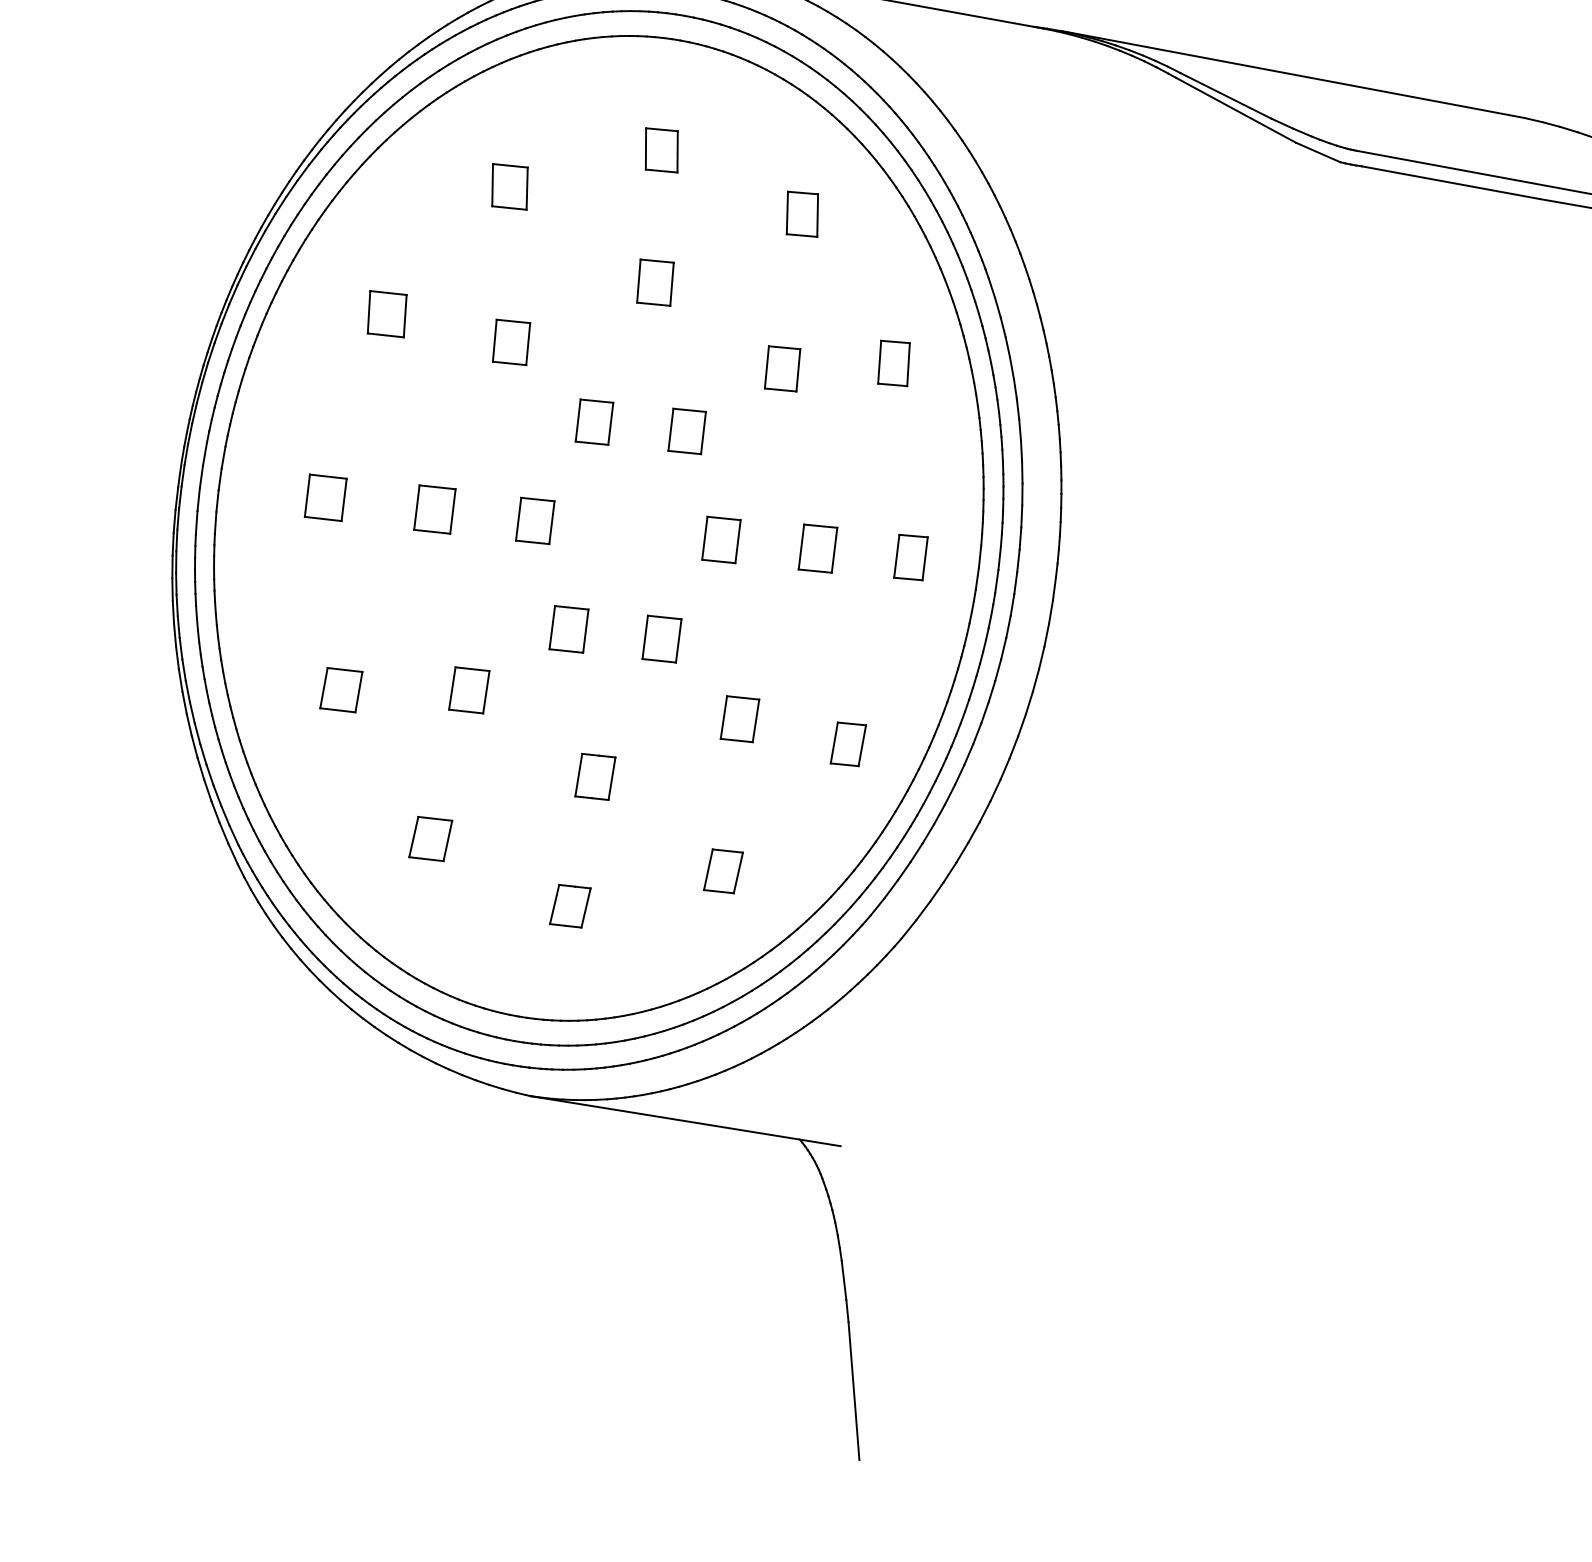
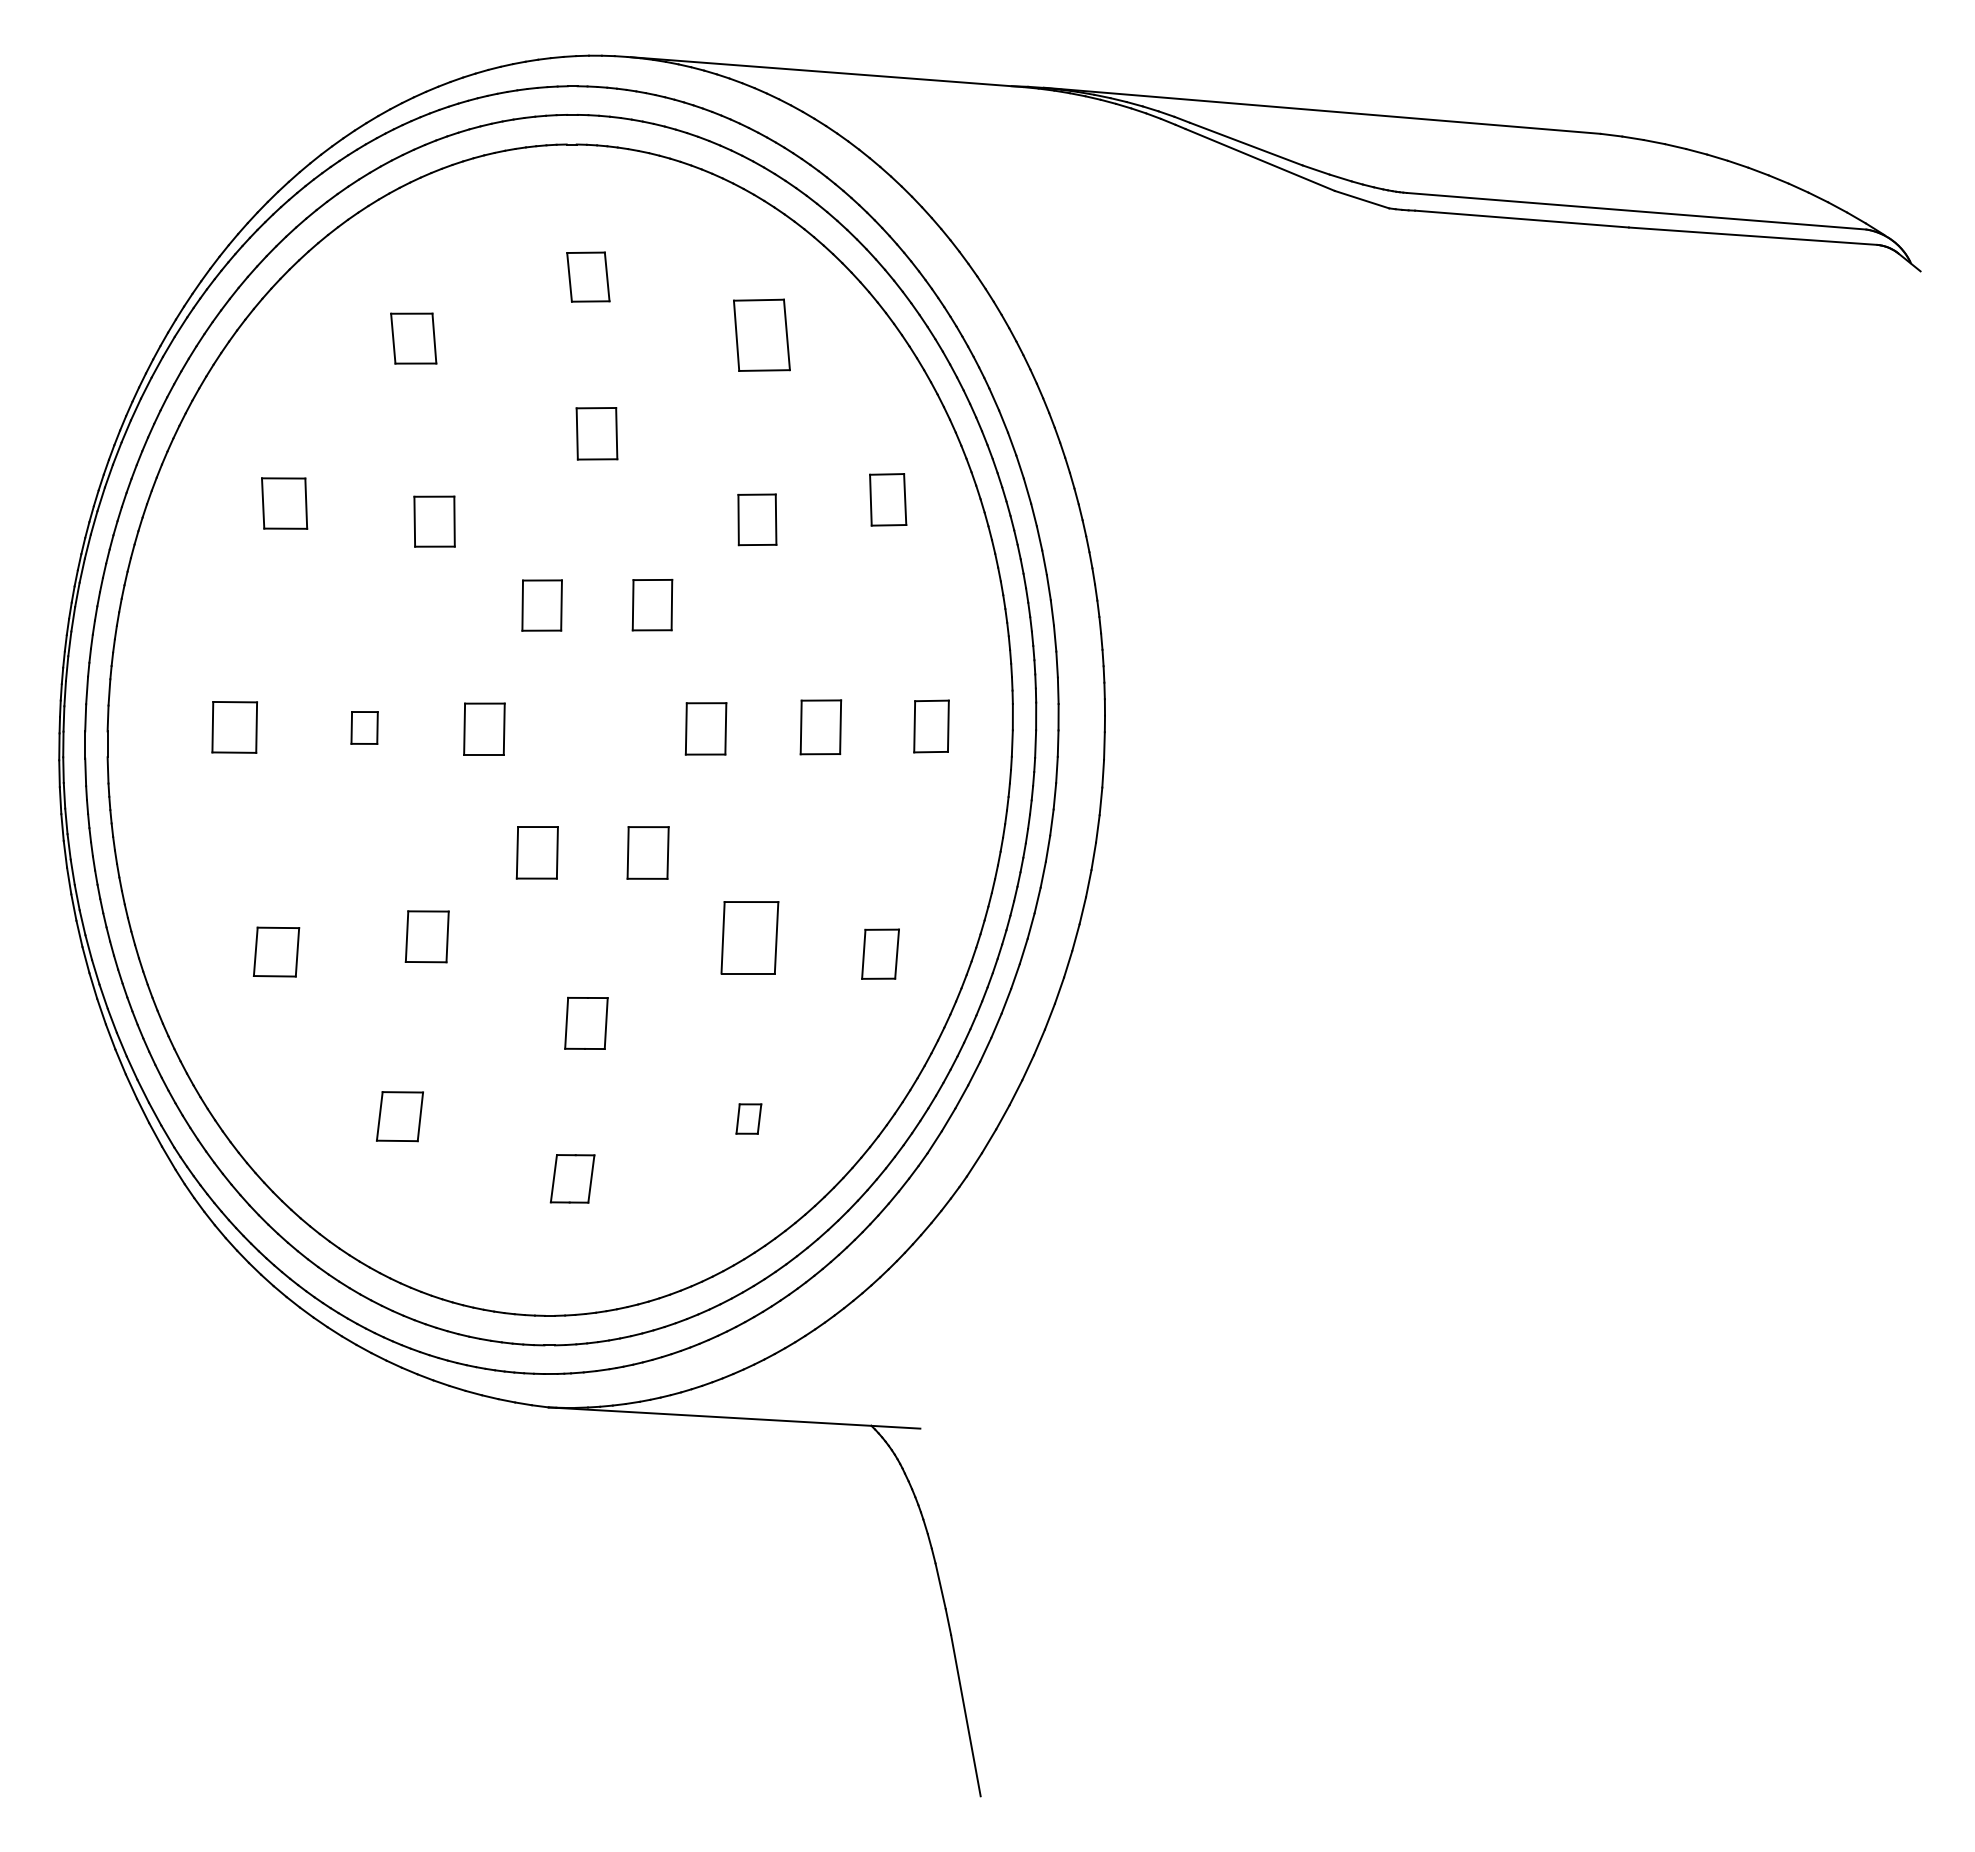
part: (803, 213) -> (762, 334), size x1.4
part: (434, 509) -> (364, 727), size x0.6
part: (739, 718) -> (749, 937), size x1.4
part: (723, 870) -> (748, 1118), size x0.6

